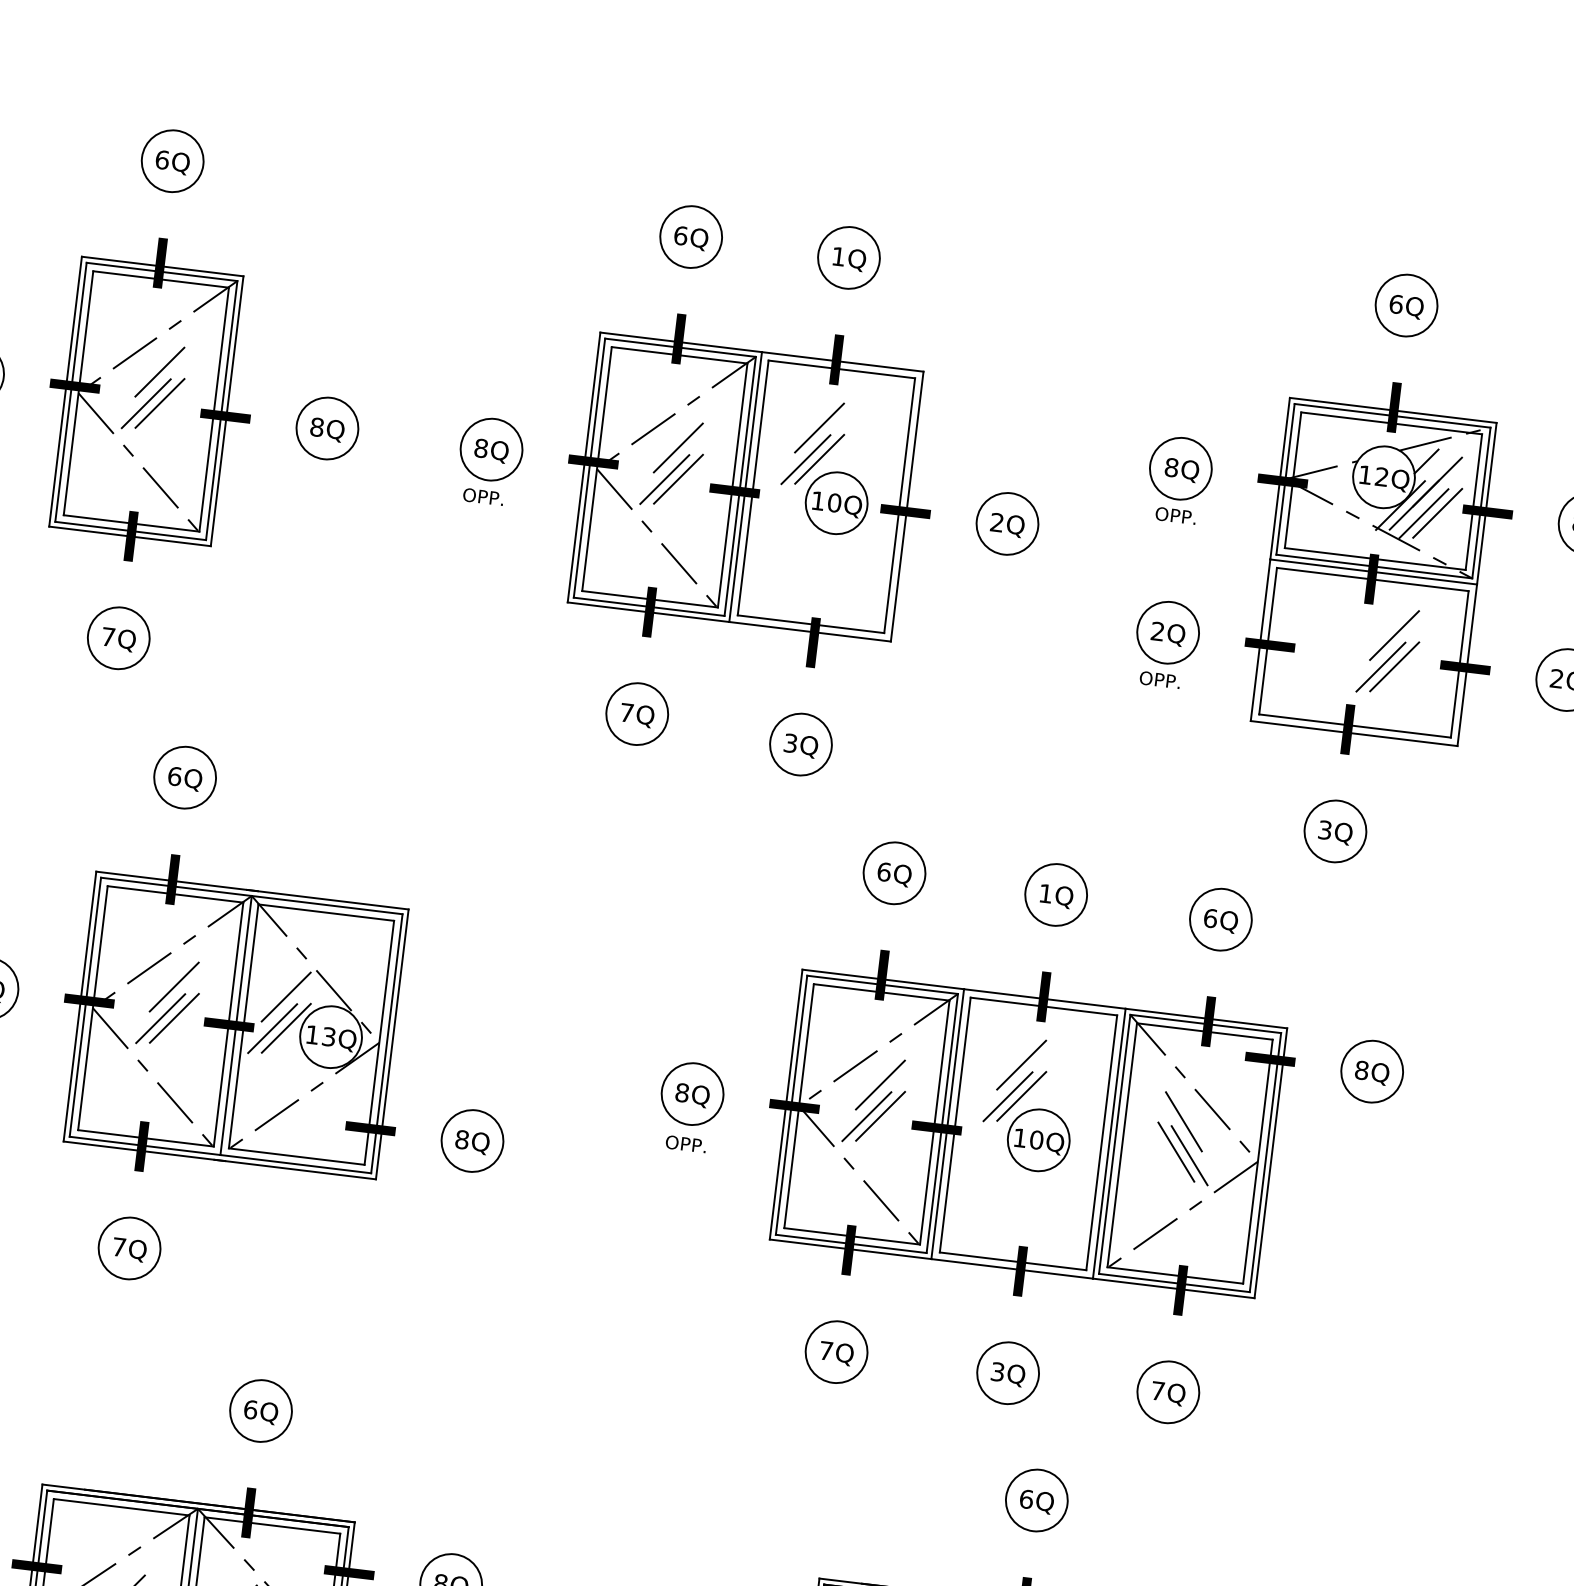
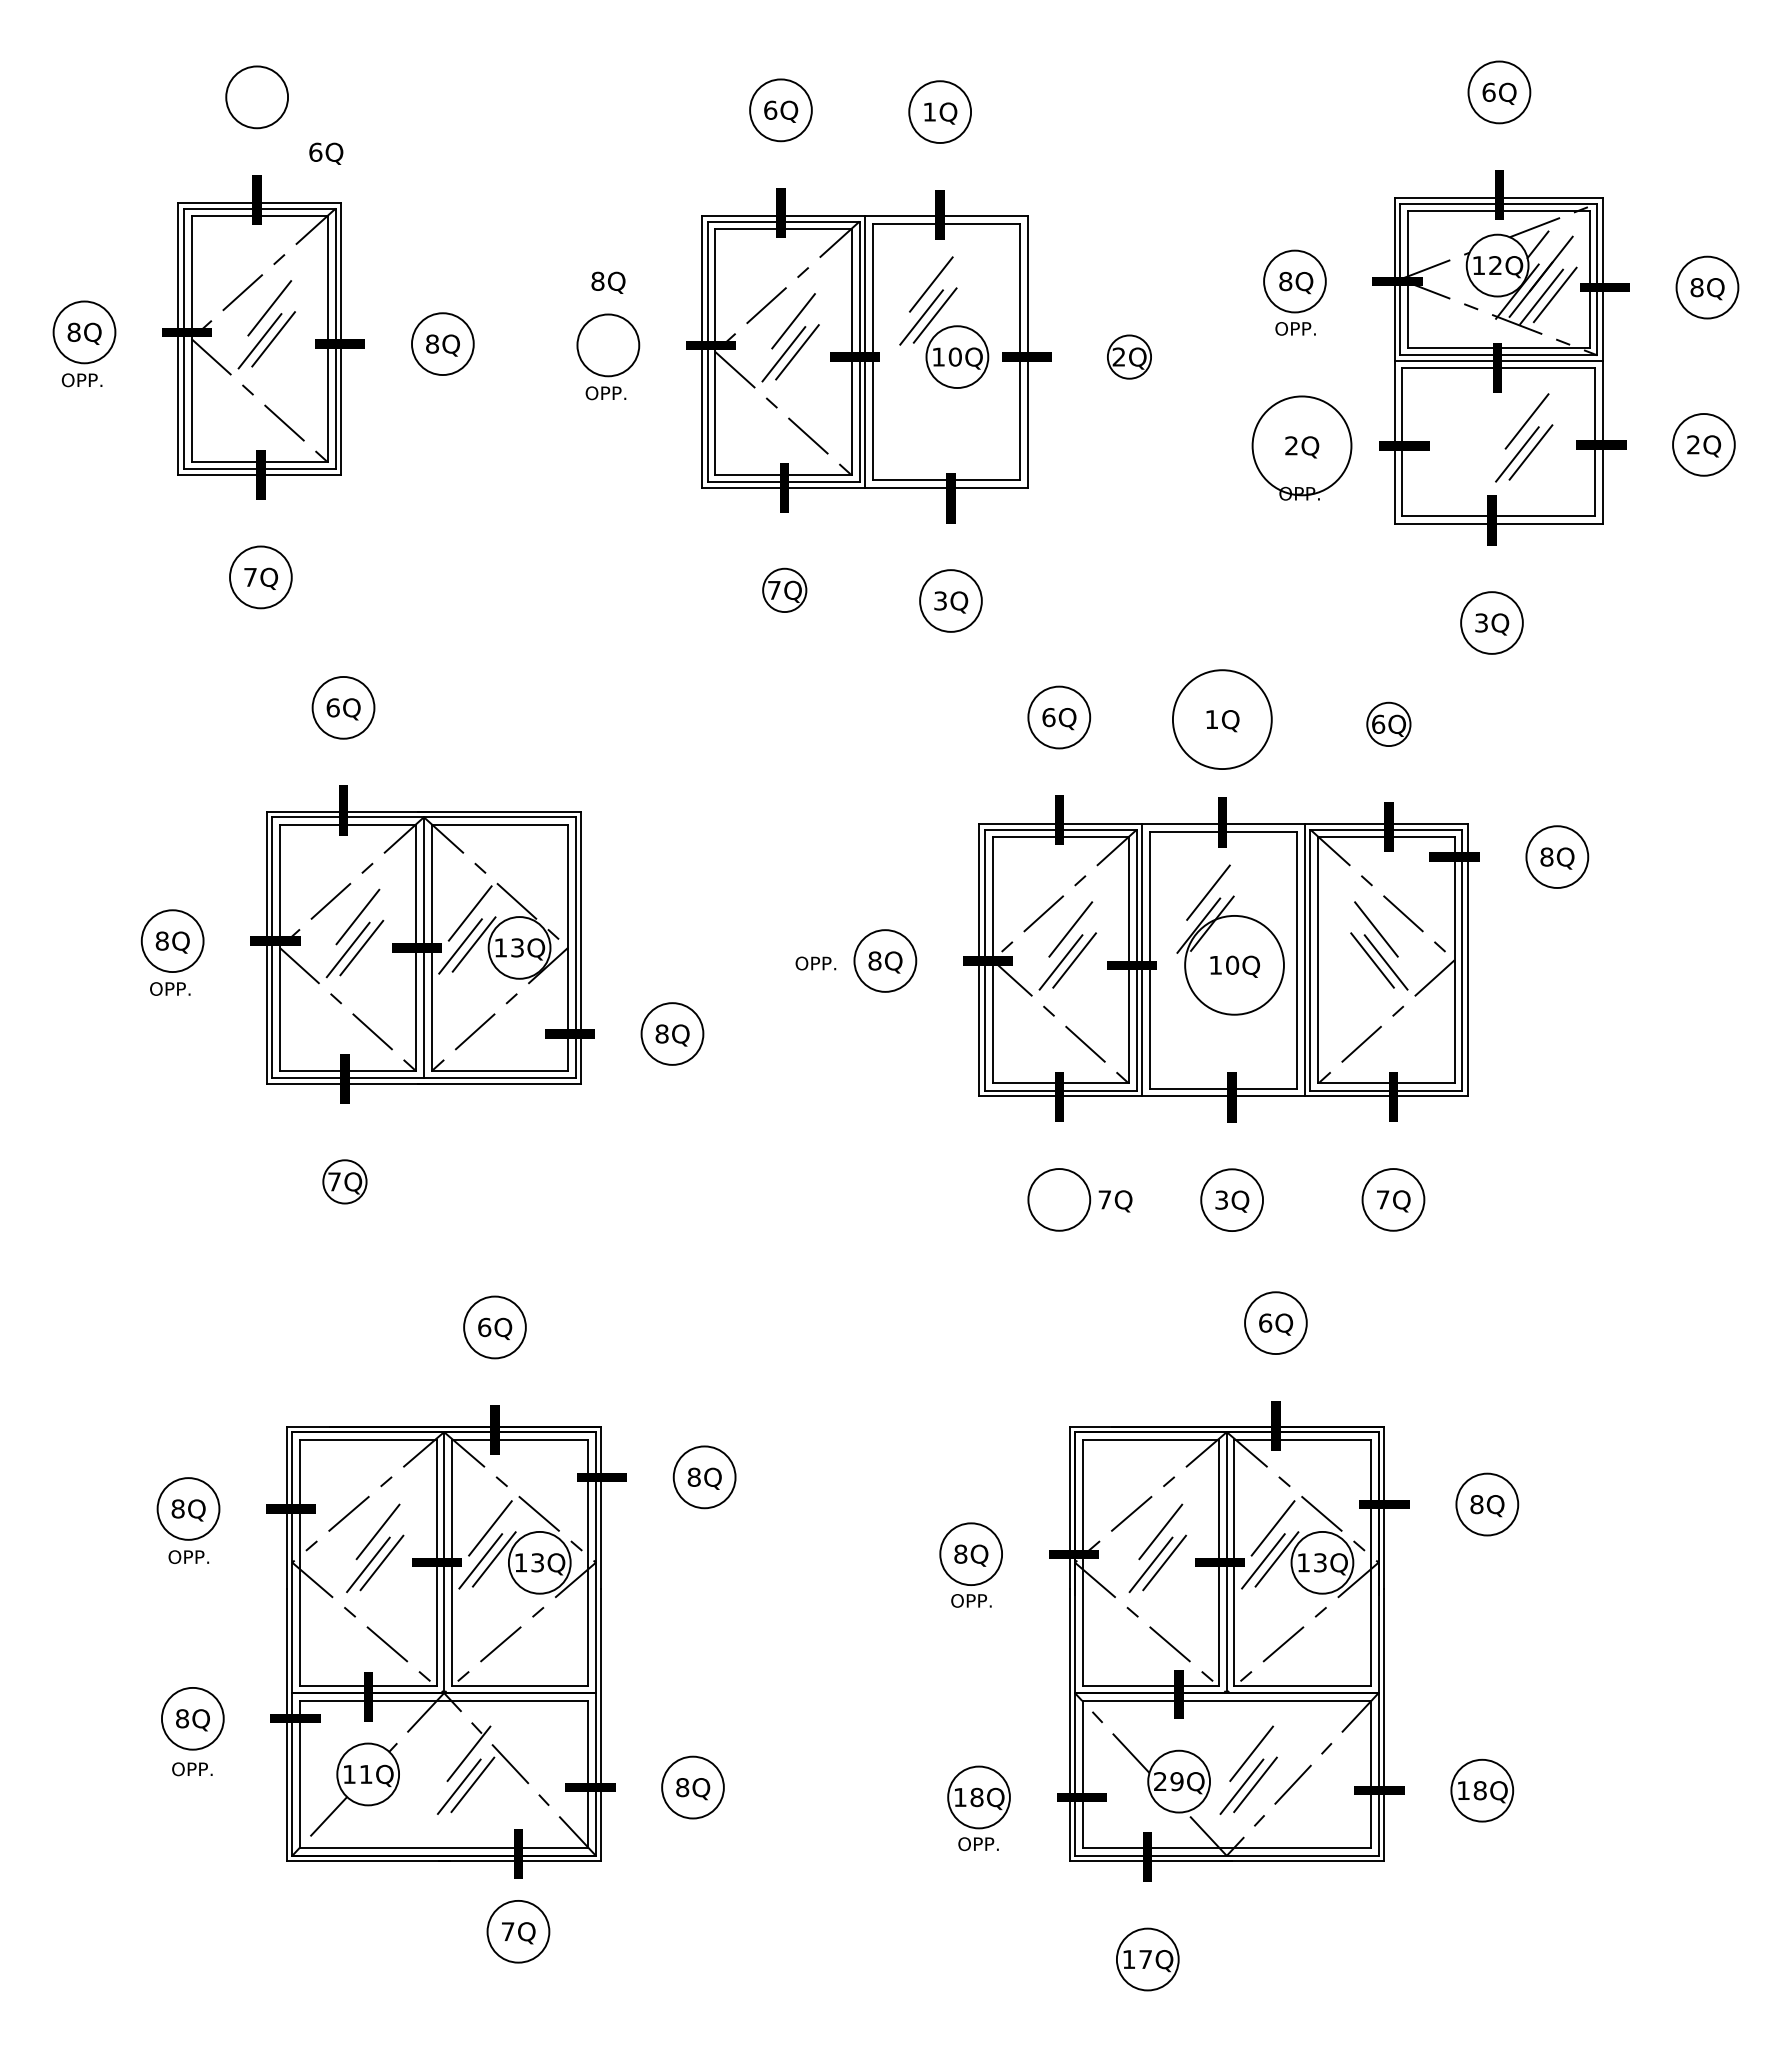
text: (172, 162) -> (326, 153), moved
text: (491, 450) -> (608, 282), moved
circle: (1007, 524) -> (1129, 357), size x0.7
circle: (1167, 632) -> (1301, 445), size x1.6
circle: (636, 714) -> (784, 590), size x0.7
circle: (1056, 894) -> (1222, 719), size x1.6
circle: (1220, 919) -> (1388, 724), size x0.7
circle: (1038, 1140) -> (1234, 965), size x1.6
text: (685, 1144) -> (815, 963), moved
circle: (129, 1248) -> (344, 1181), size x0.7
text: (836, 1353) -> (1115, 1201), moved

